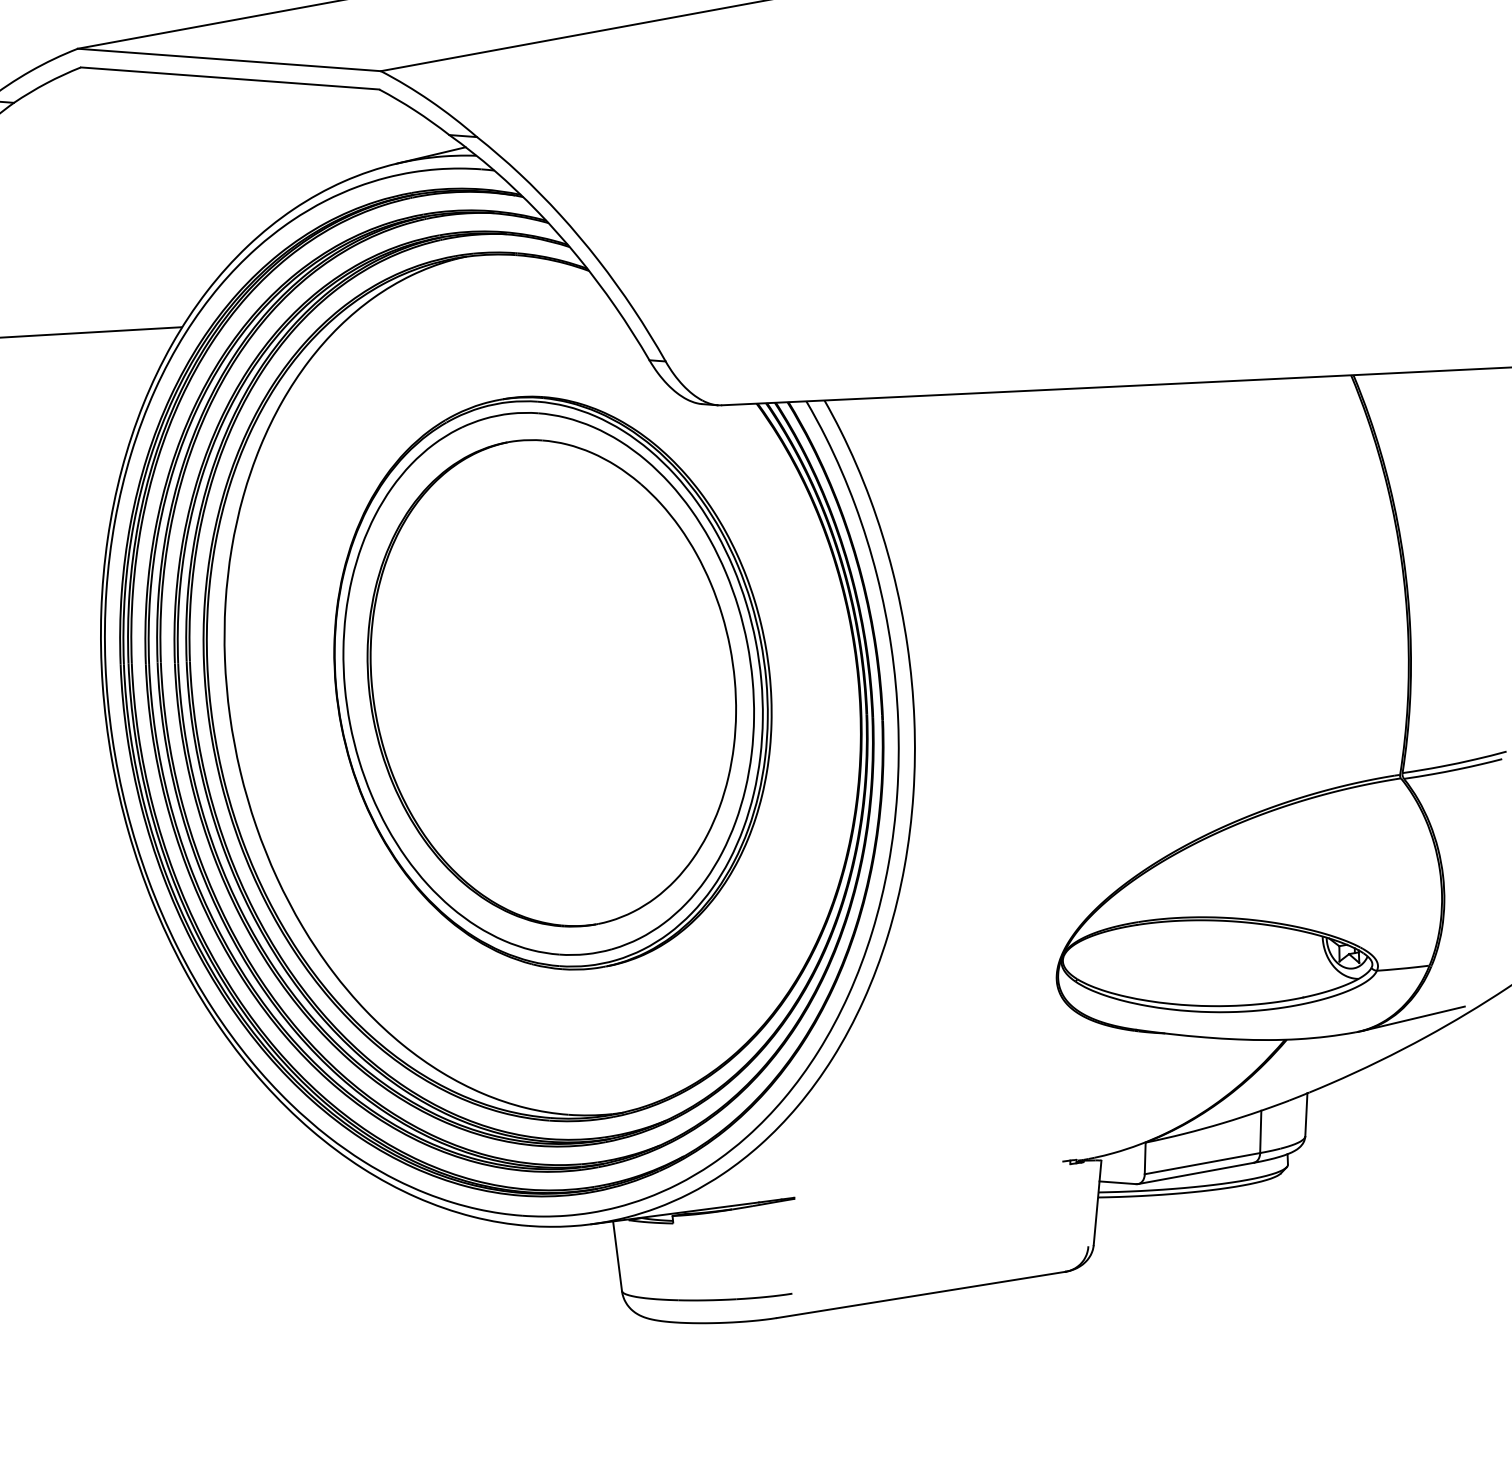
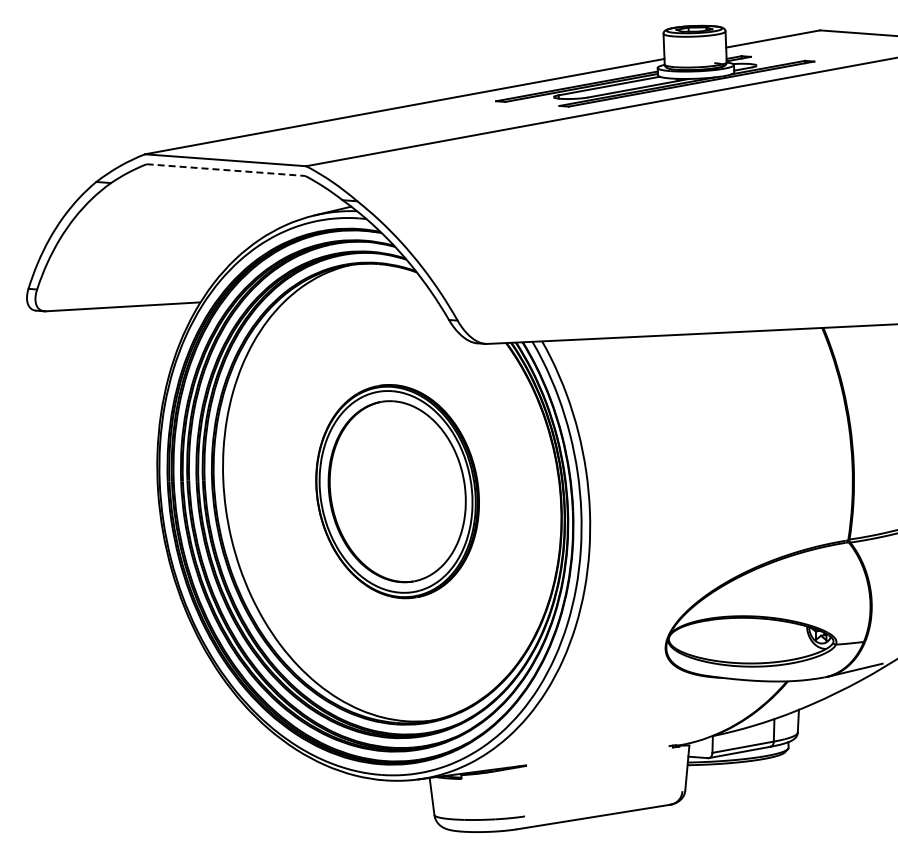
line: (229, 79) -> (225, 170), solid -> dashed
part: (552, 682) -> (397, 491), size x0.7

